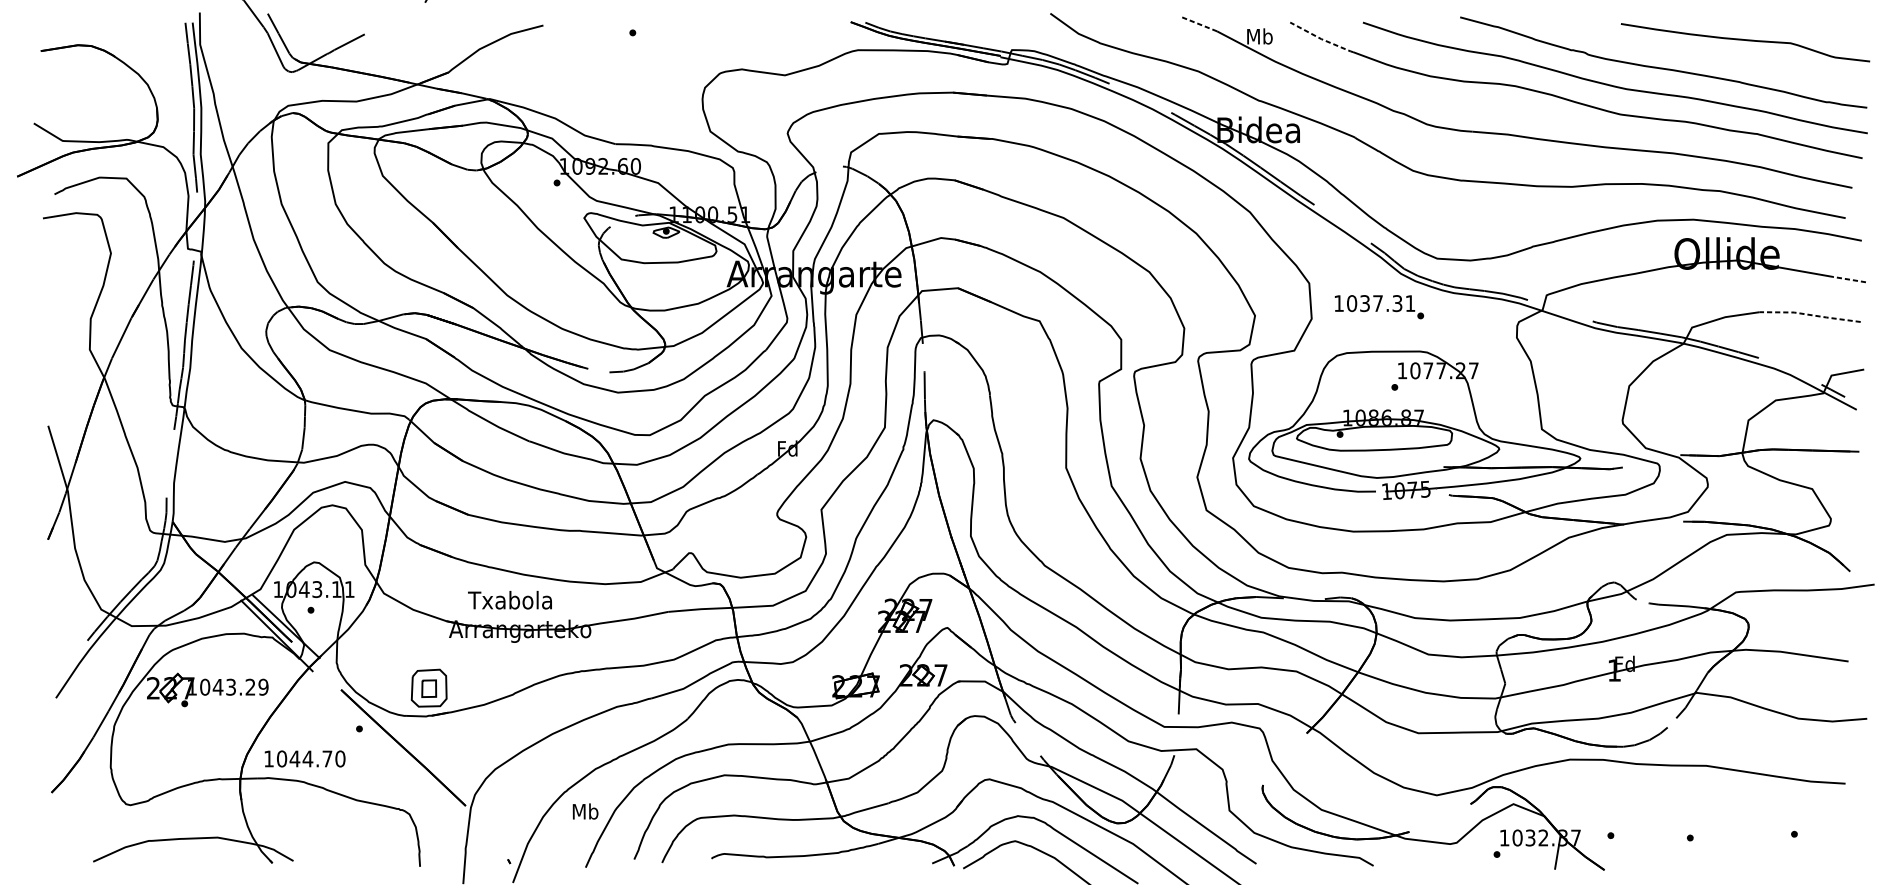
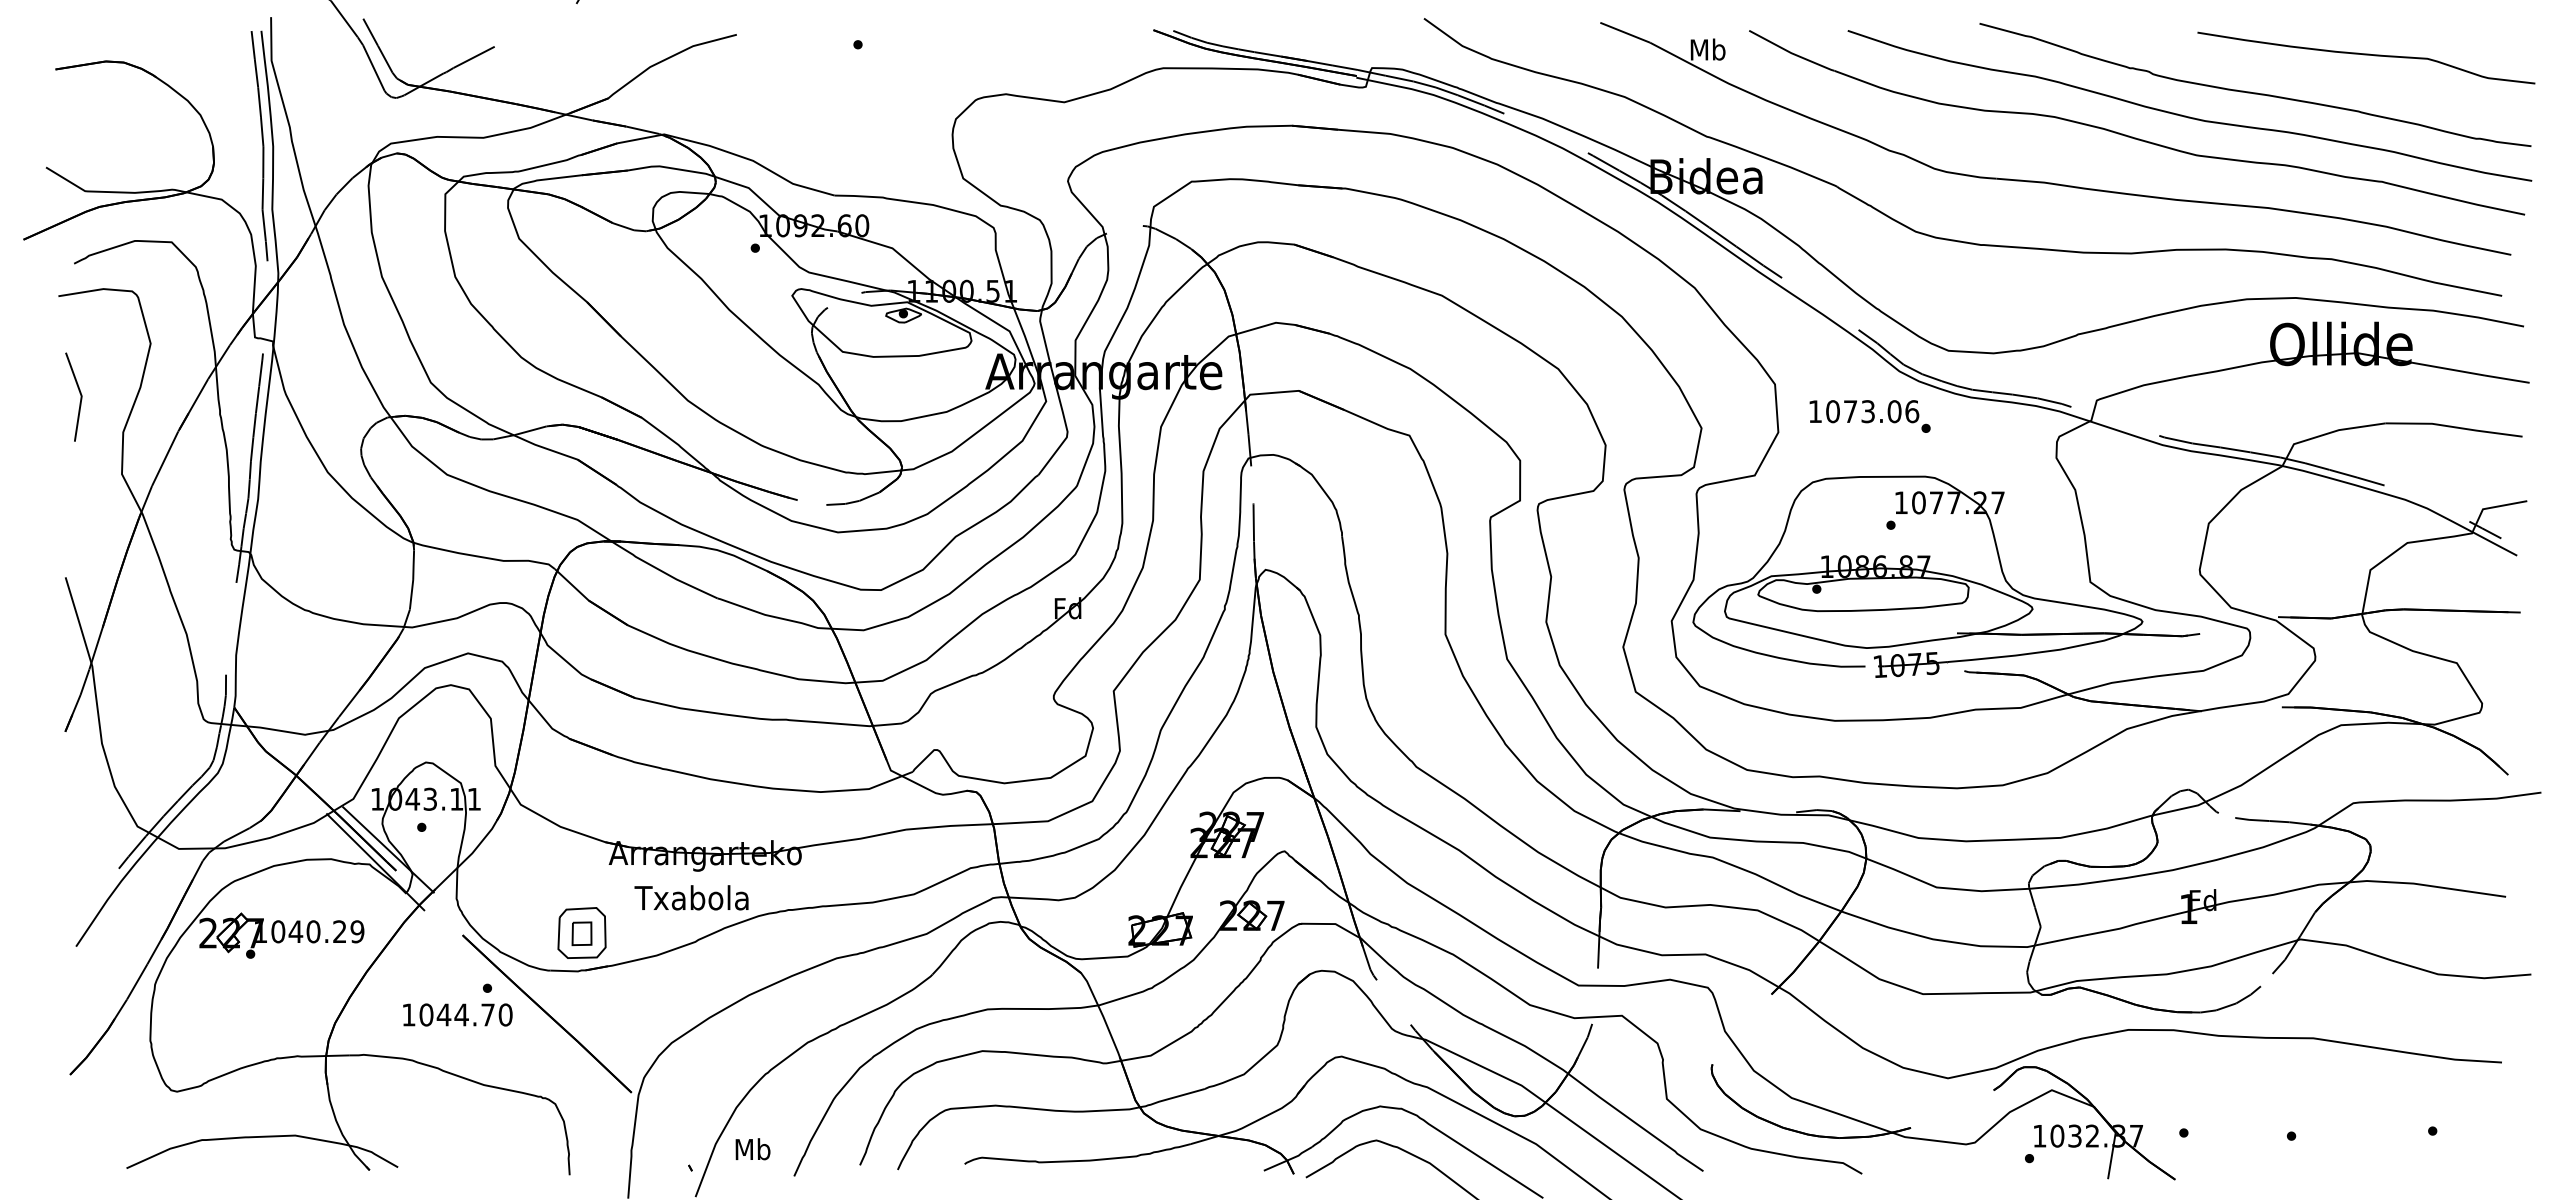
line: (1198, 23) -> (1625, 32), dashed -> solid
line: (1321, 39) -> (1791, 53), dashed -> solid
line: (1849, 279) -> (2507, 379), dashed -> solid
line: (58, 290) -> (79, 393), added
text: (1387, 303) -> (1881, 411), 1037.31 -> 1073.06
line: (1809, 315) -> (2453, 427), dashed -> solid
text: (509, 599) -> (691, 897), moved
text: (231, 687) -> (313, 931), 1043.29 -> 1040.29
text: (304, 758) -> (457, 1014), moved
text: (585, 811) -> (752, 1149), moved

